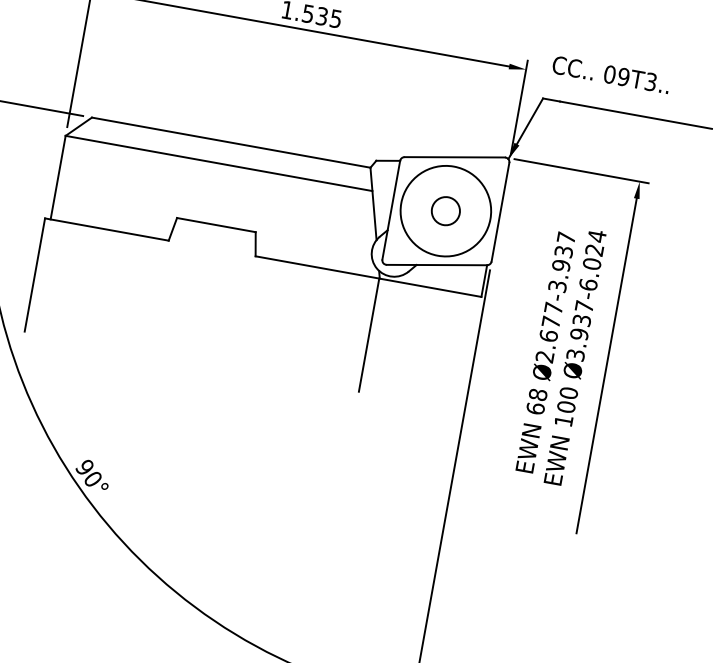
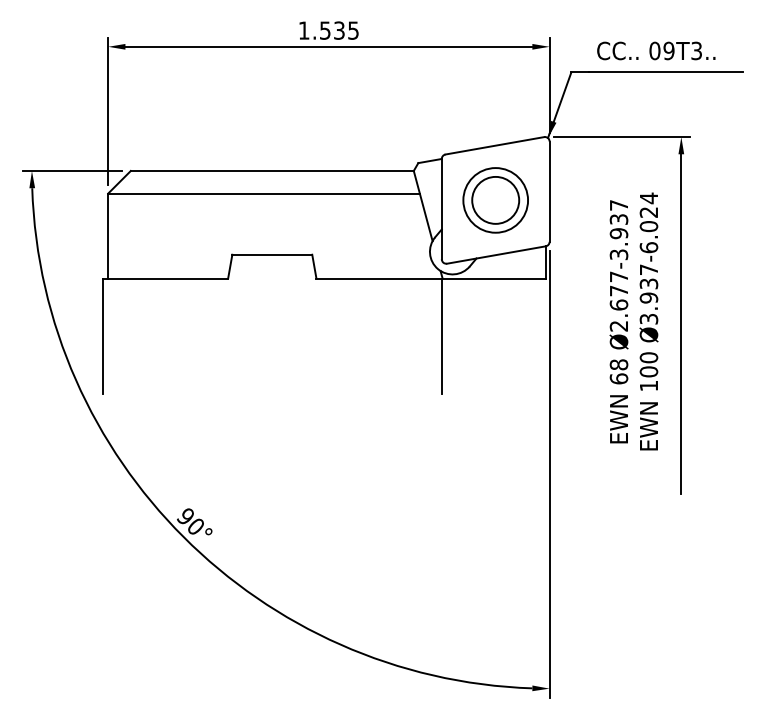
text: (611, 74) -> (656, 50), moved
circle: (445, 210) -> (495, 199), size x1.67
circle: (445, 211) -> (495, 200), size x0.71

